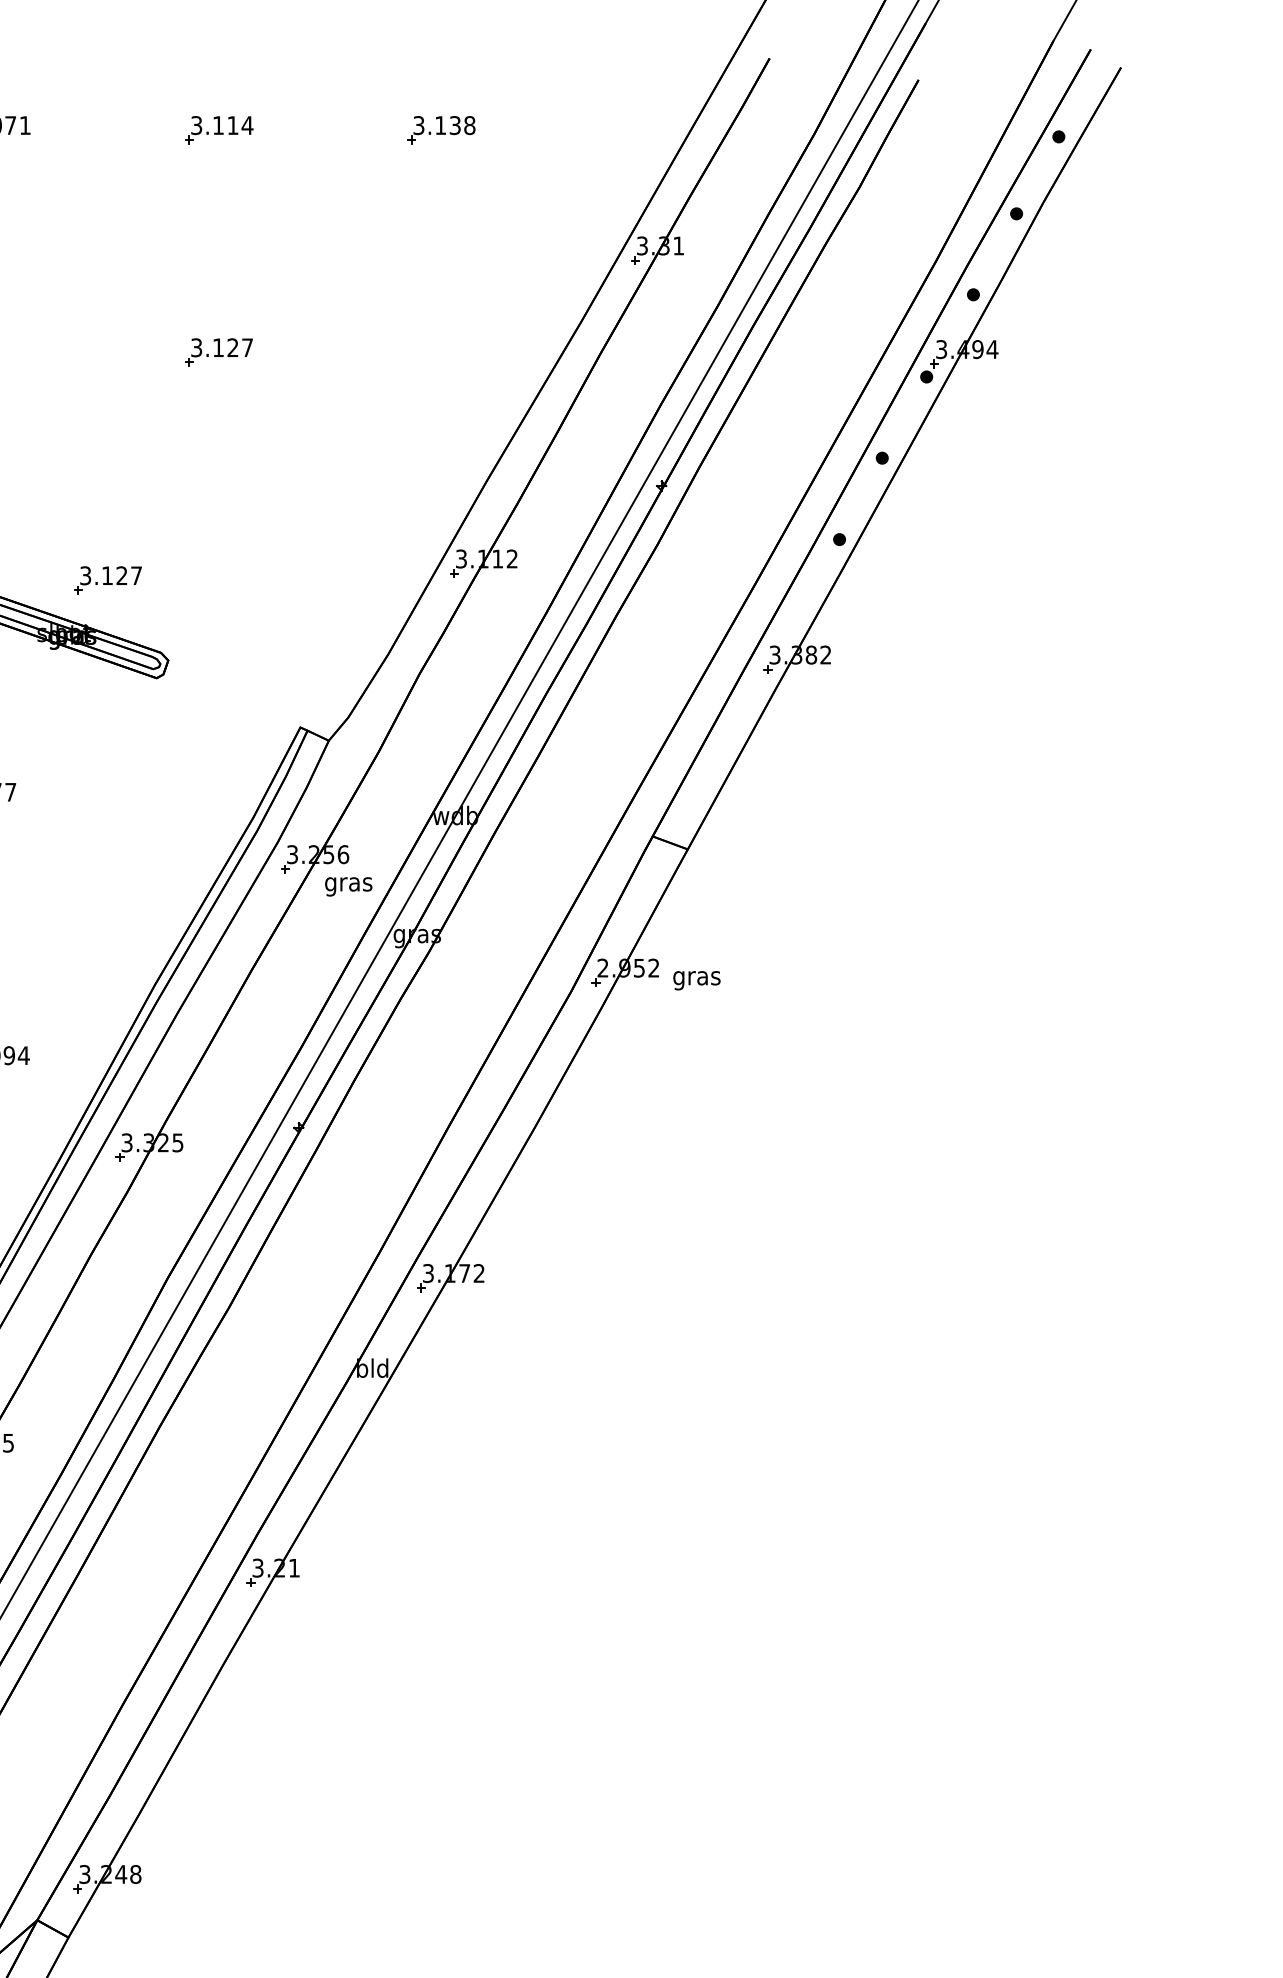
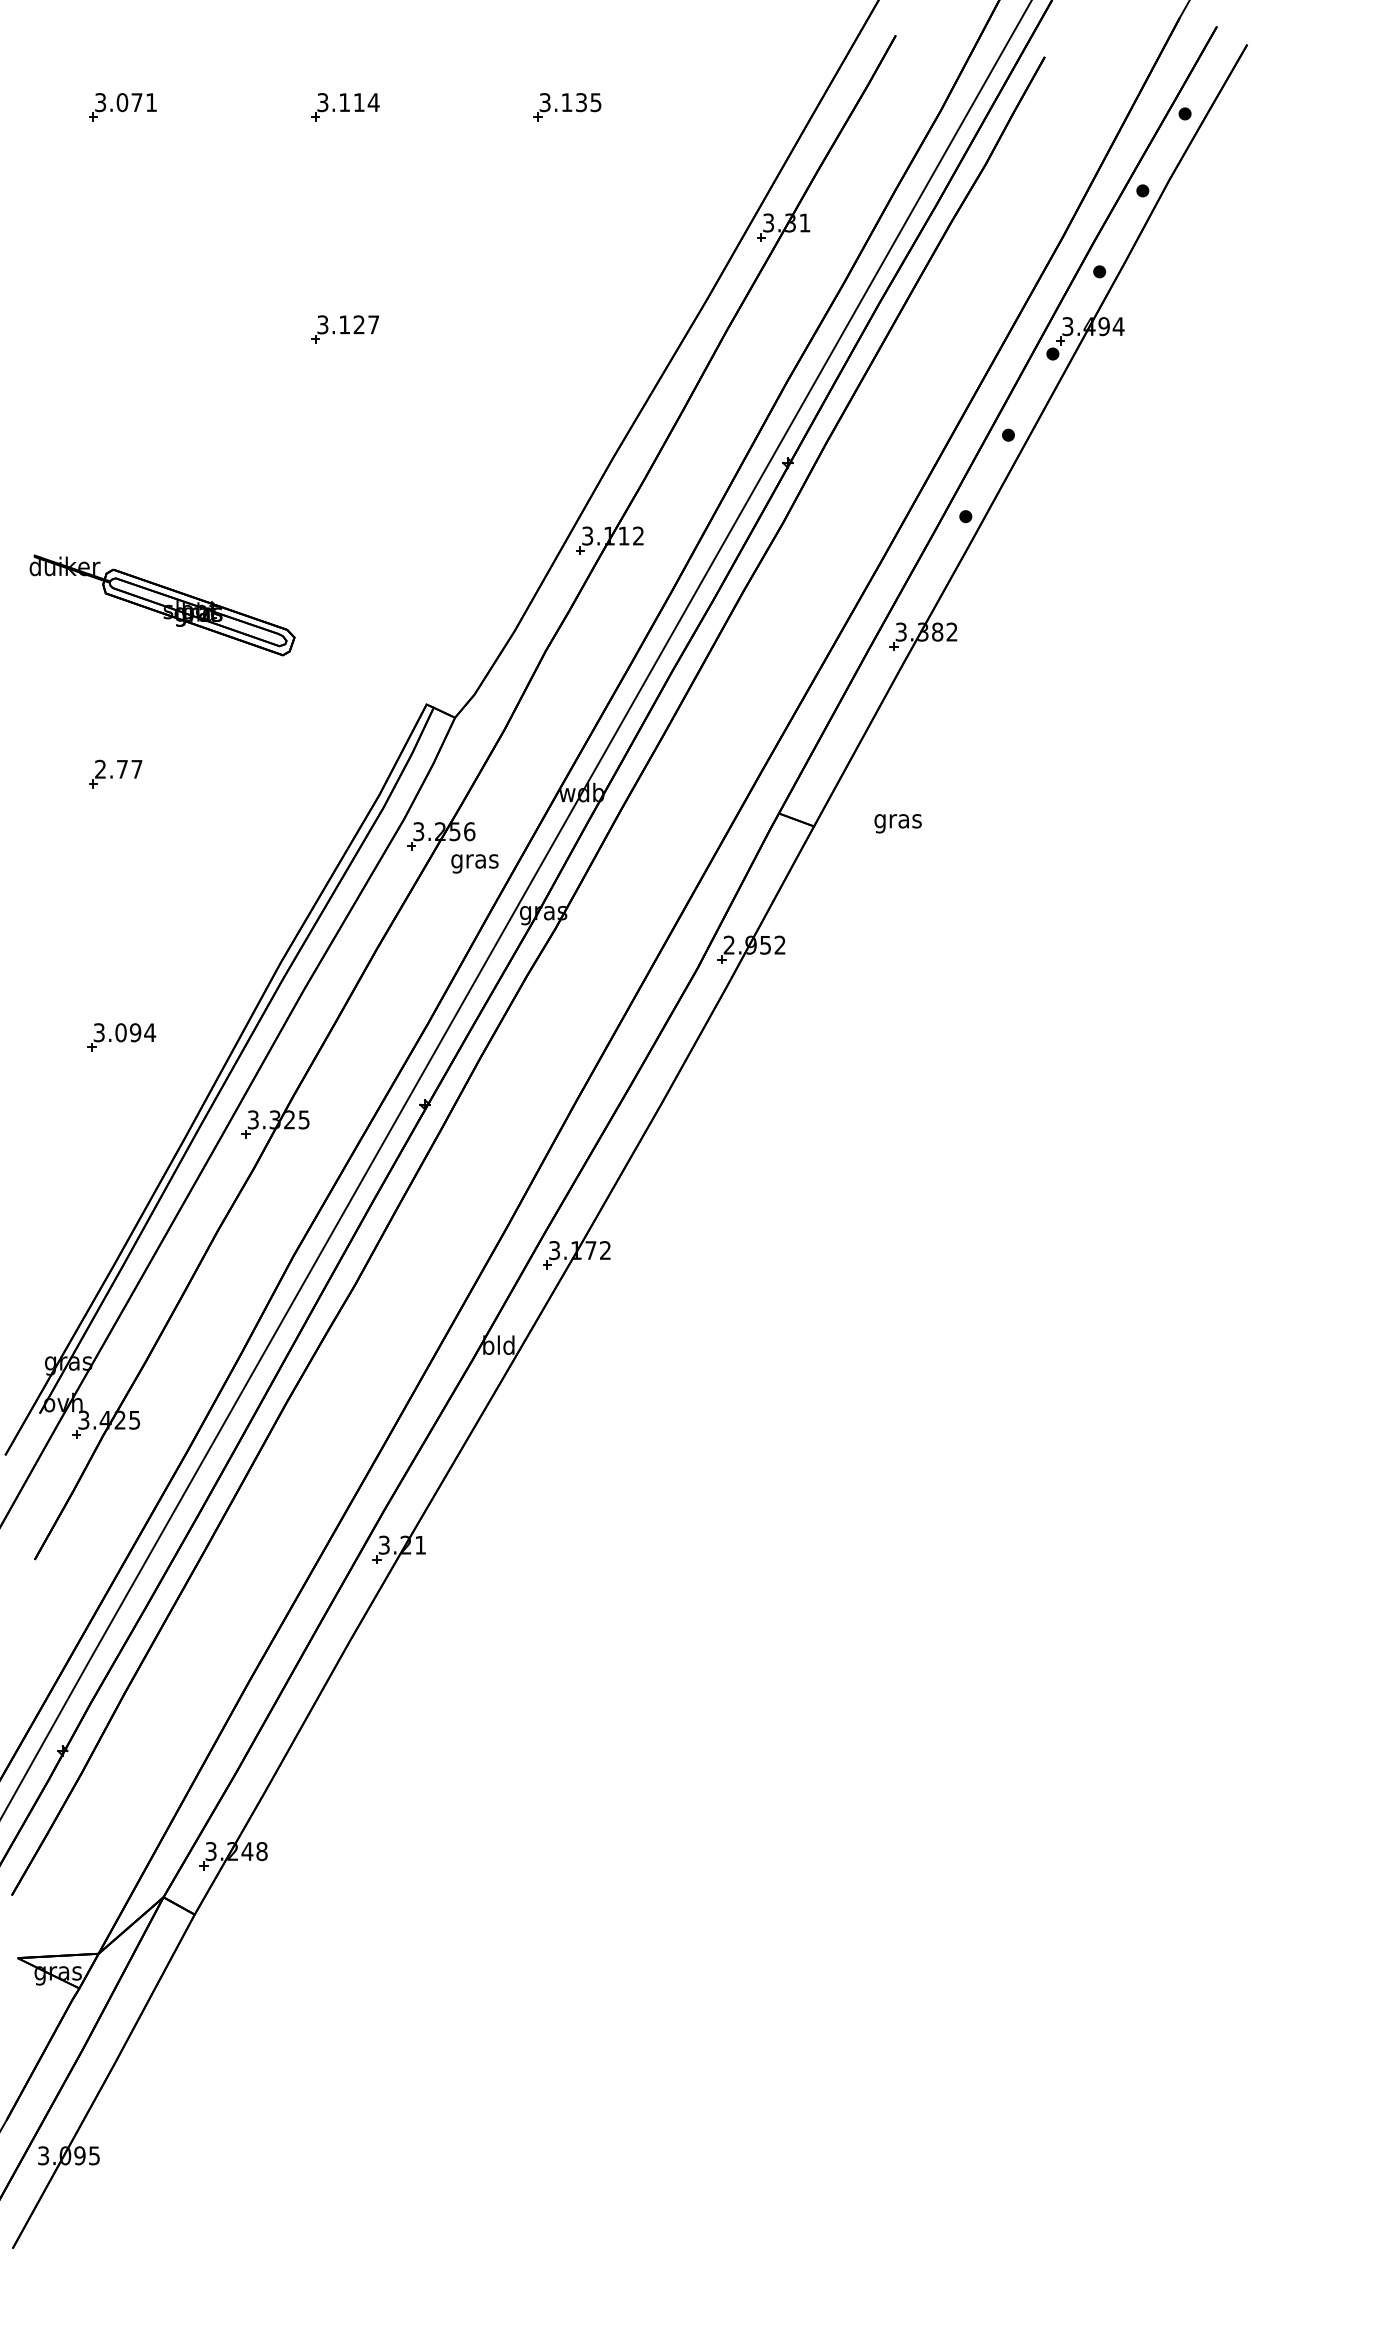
text: (469, 125) -> (595, 102), 3.138 -> 3.135
part: (108, 580) -> (234, 557), removed
text: (696, 980) -> (897, 823), moved

